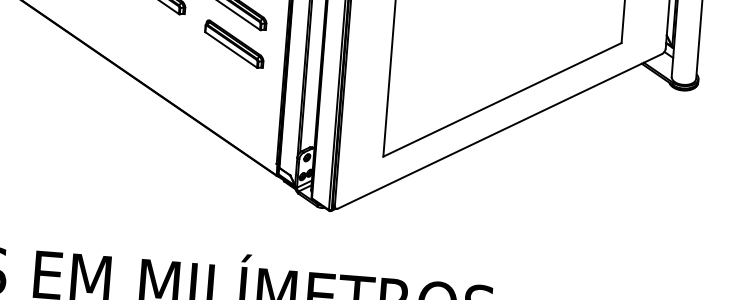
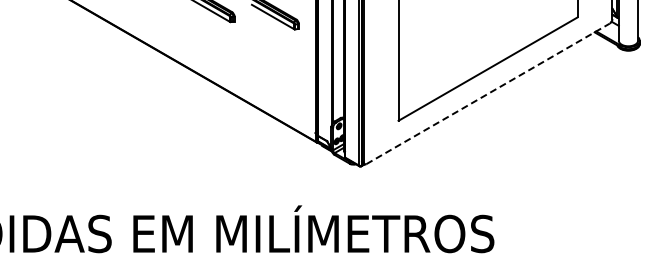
part: (233, 44) -> (274, 42), removed
line: (500, 130) -> (488, 93), solid -> dashed

